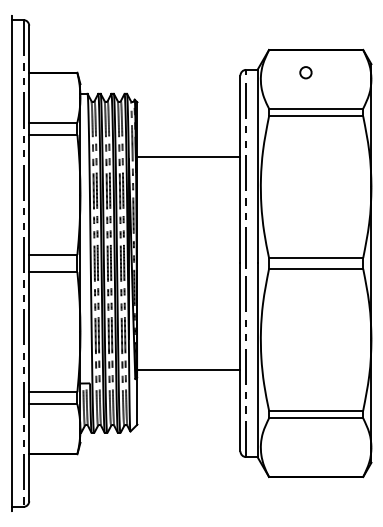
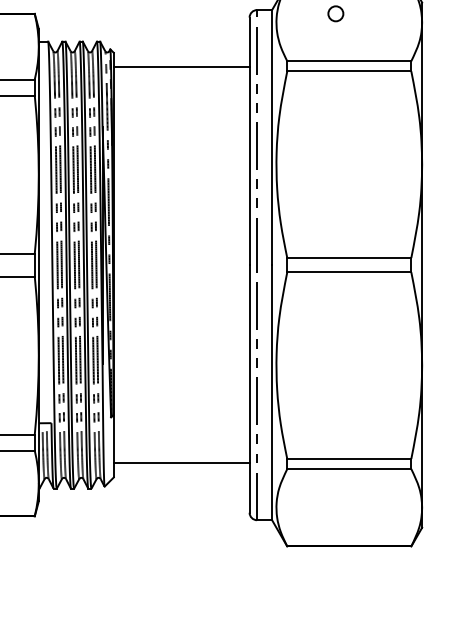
line: (188, 157) -> (181, 67), moved
line: (188, 369) -> (181, 462), moved

